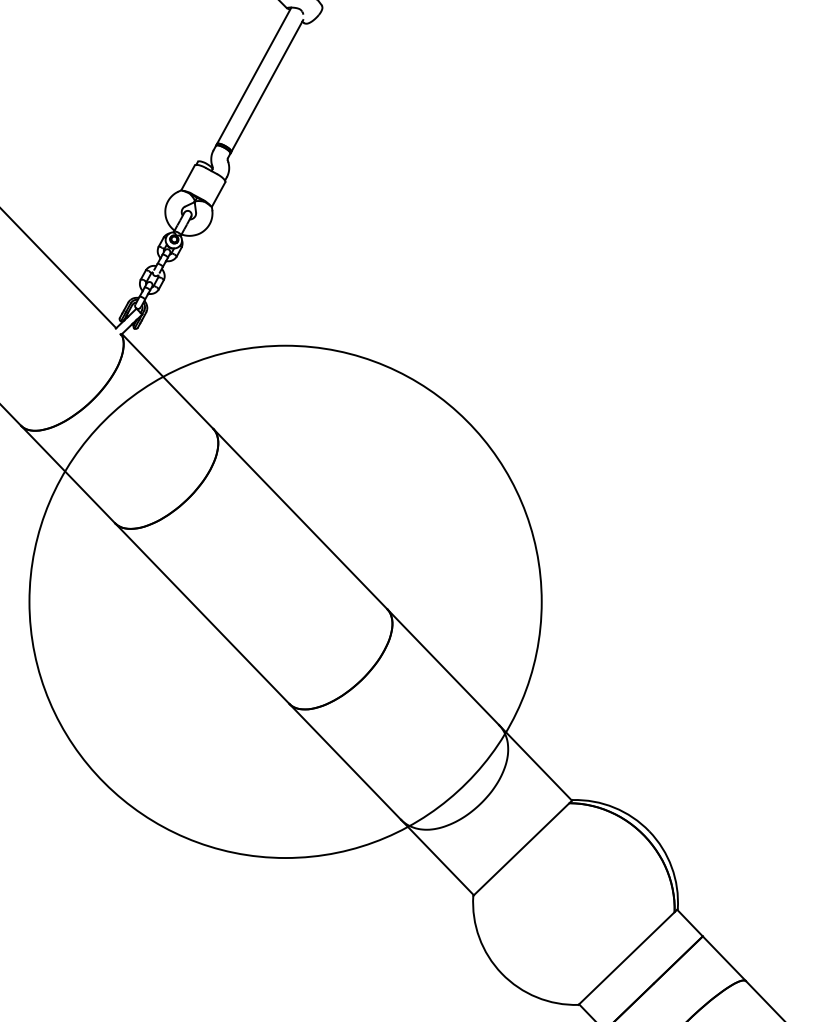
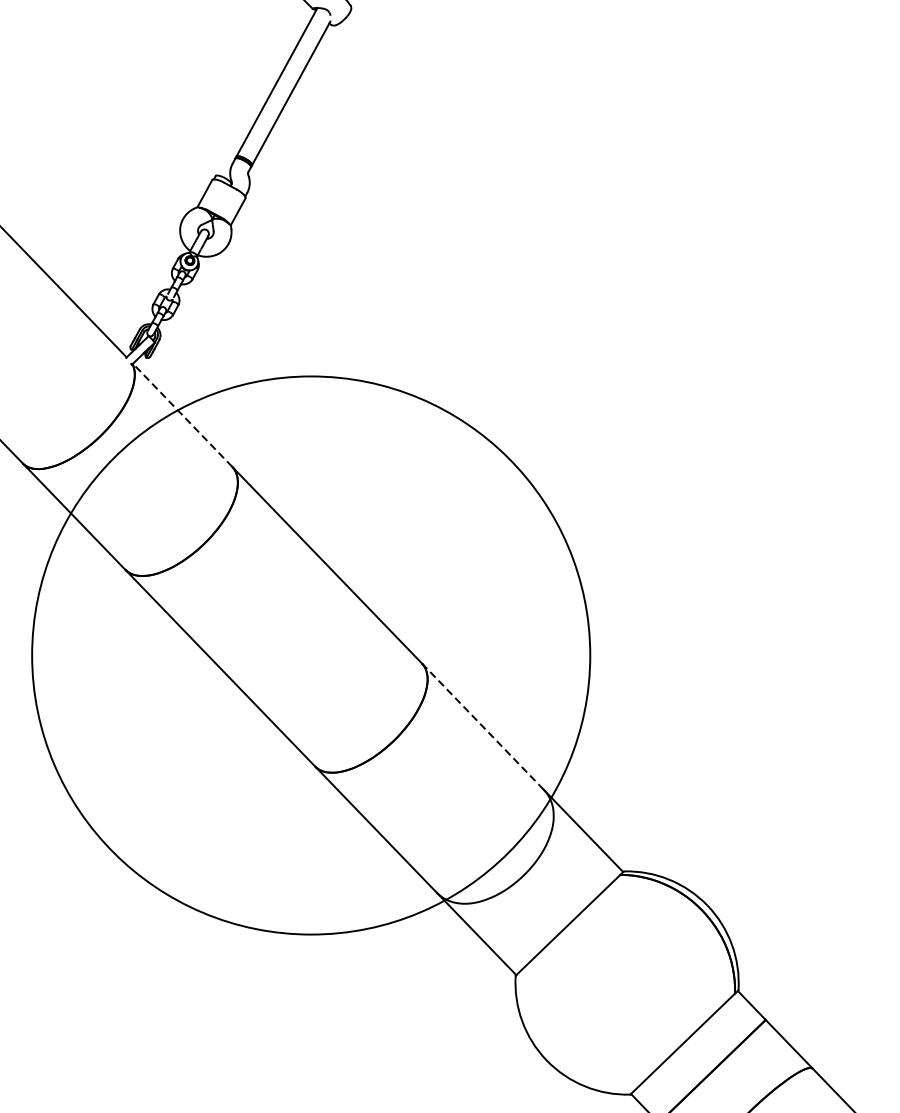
line: (167, 381) -> (182, 415), solid -> dashed
line: (442, 666) -> (482, 725), solid -> dashed

